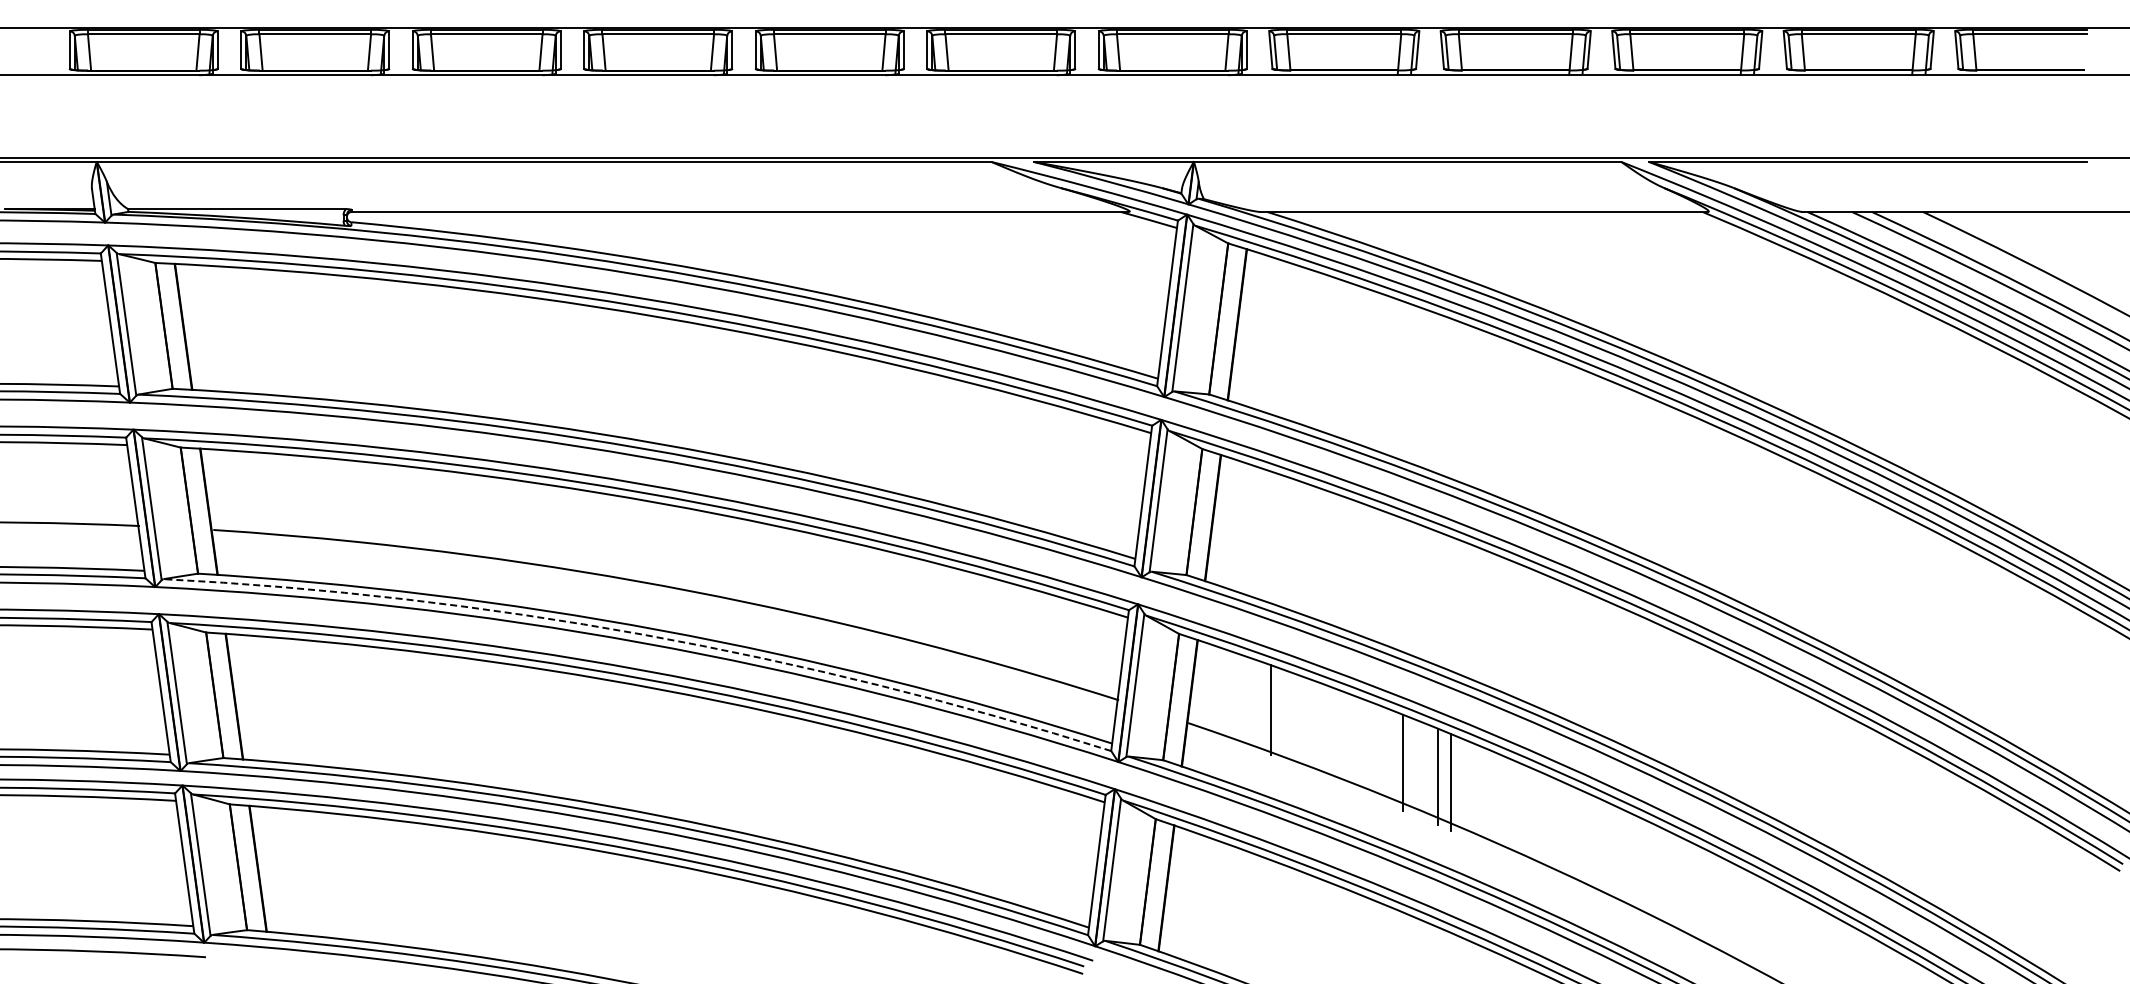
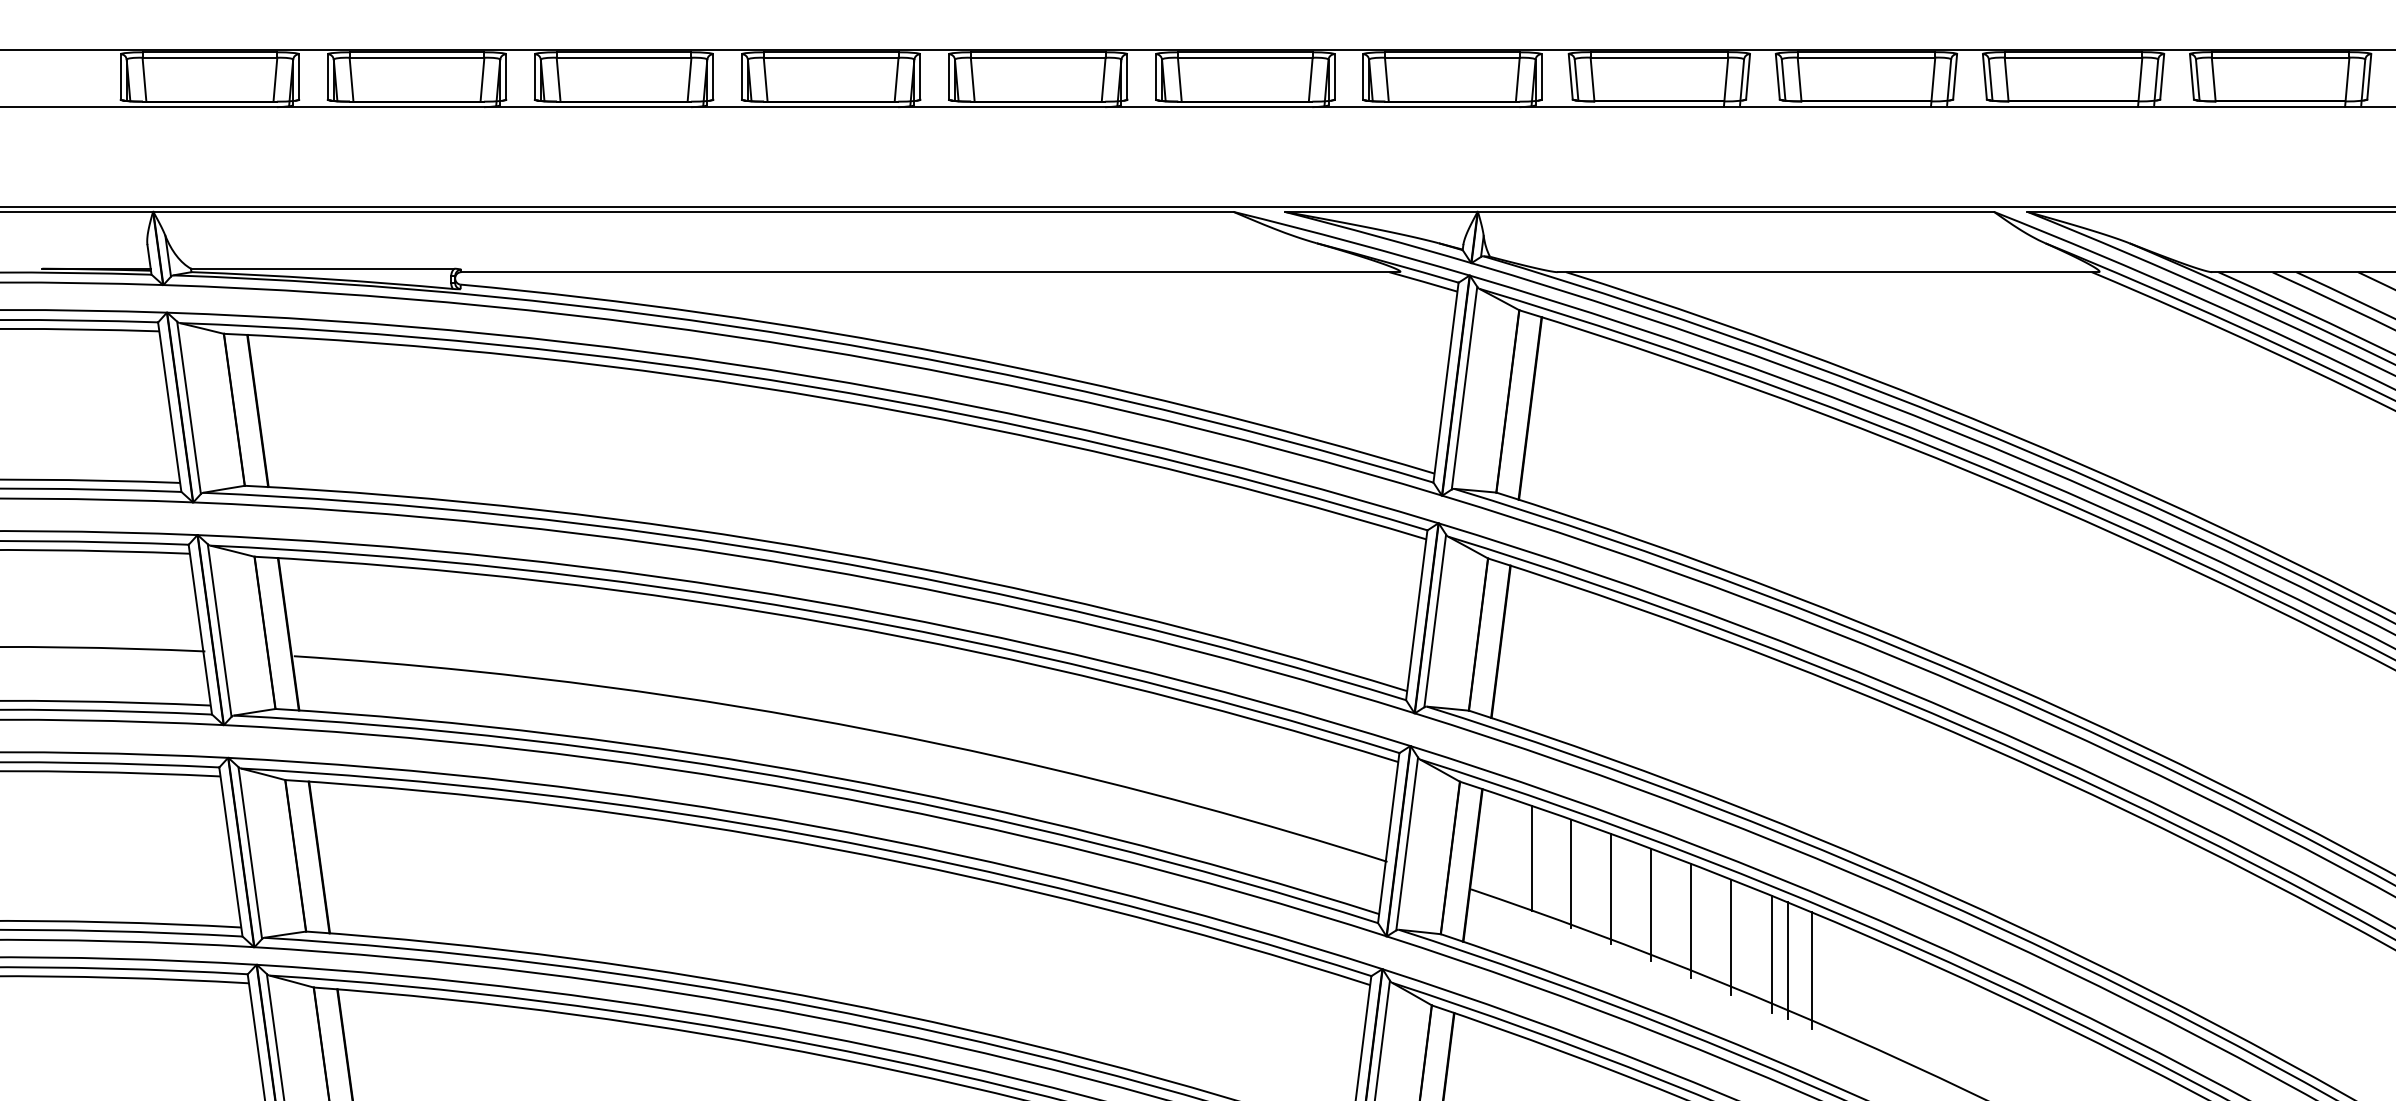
arc: (642, 634) -> (812, 782), dashed -> solid
line: (1238, 696) -> (1531, 857), added
line: (1304, 722) -> (1611, 888), added
line: (1337, 735) -> (1651, 904), added
line: (1370, 749) -> (1691, 921), added
line: (1470, 790) -> (1811, 970), added

